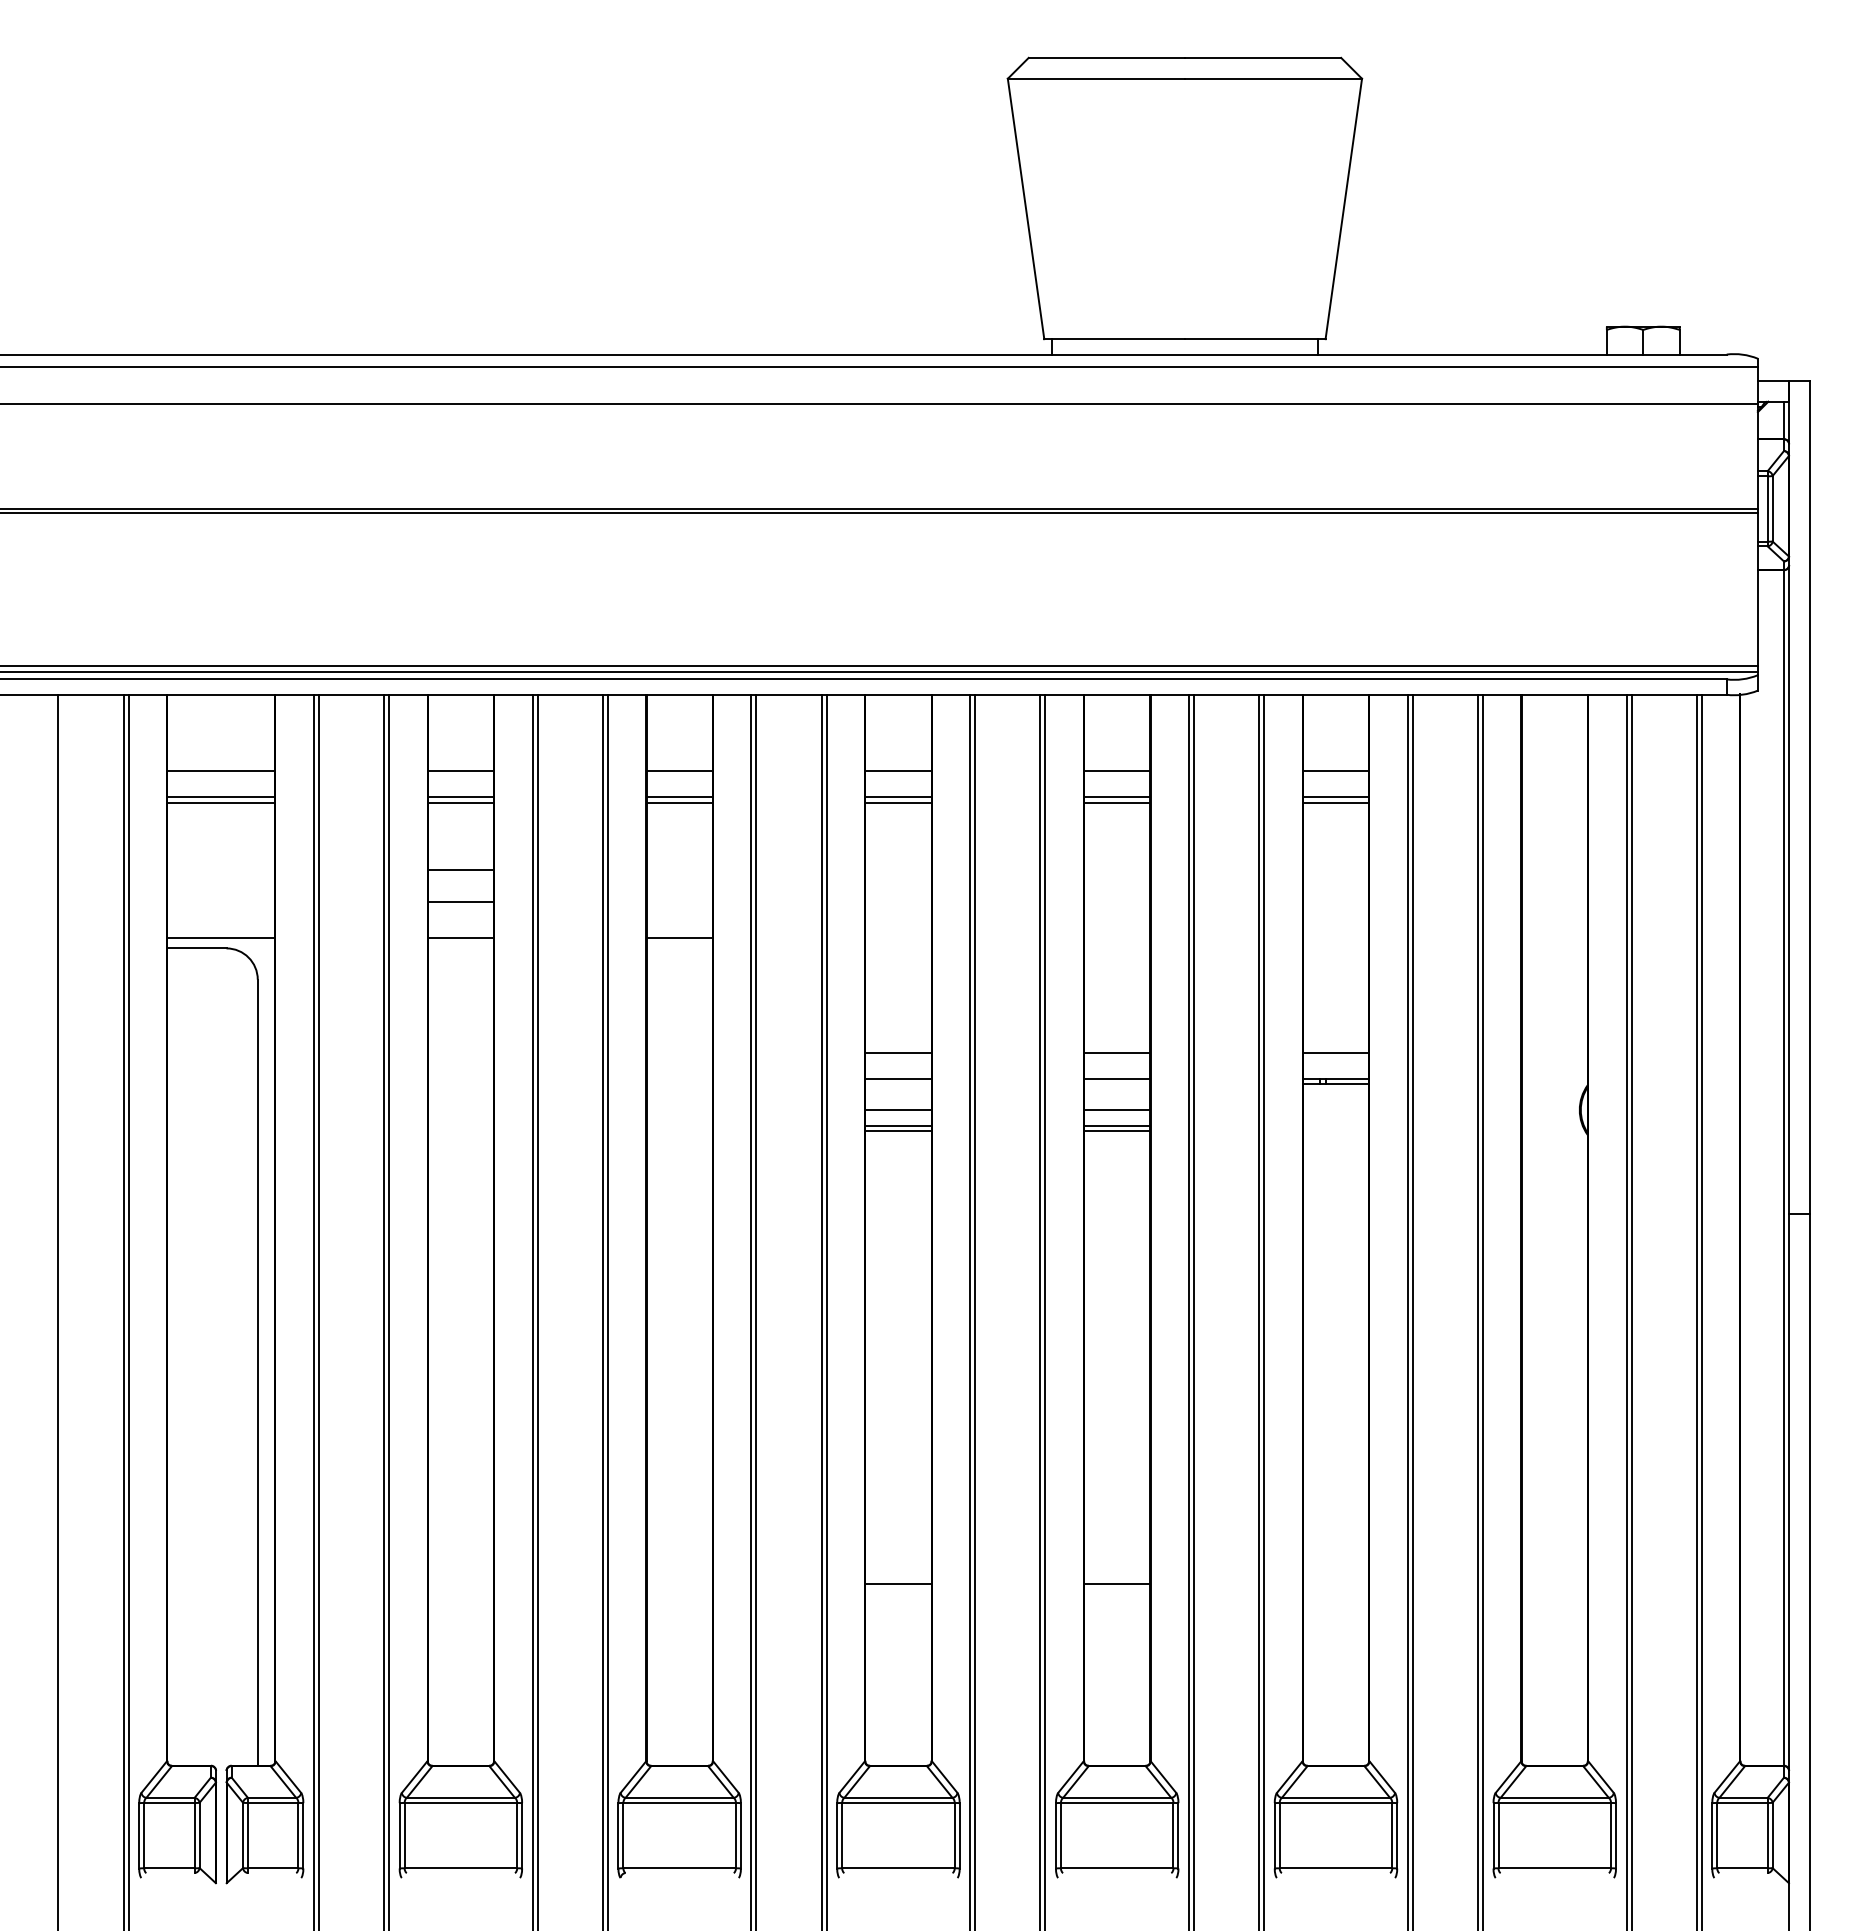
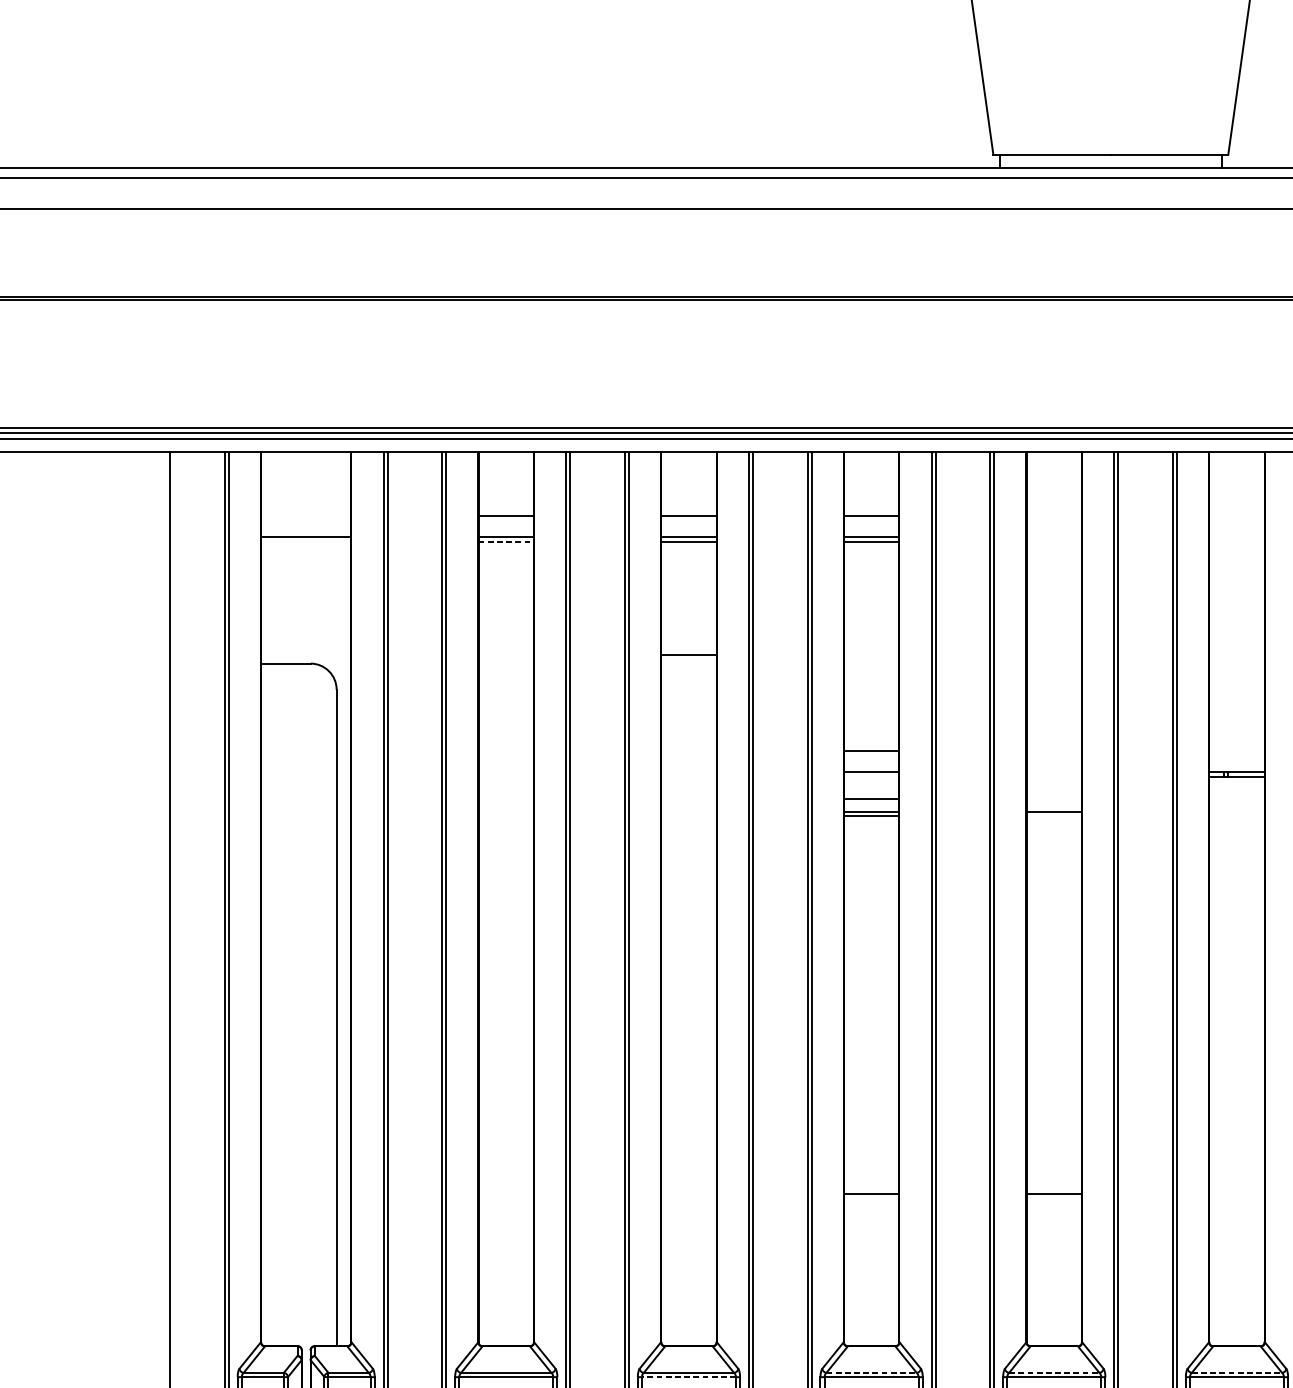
line: (221, 771) -> (306, 515), removed
line: (1117, 771) -> (1054, 515), removed
line: (1335, 771) -> (1236, 515), removed
line: (1117, 797) -> (1054, 537), removed
line: (1335, 797) -> (1236, 537), removed
line: (221, 802) -> (306, 541), removed
line: (461, 802) -> (506, 541), solid -> dashed
line: (1117, 802) -> (1054, 541), removed
line: (1335, 802) -> (1236, 541), removed
line: (460, 870) -> (505, 598), removed
line: (460, 901) -> (505, 624), removed
line: (221, 938) -> (306, 655), removed
line: (460, 938) -> (505, 655), removed
line: (1117, 1052) -> (1054, 750), removed
line: (1335, 1052) -> (1236, 750), removed
line: (1117, 1078) -> (1054, 772), removed
line: (1117, 1110) -> (1054, 798), removed
line: (1117, 1130) -> (1054, 815), removed
line: (898, 1797) -> (871, 1372), solid -> dashed
line: (1117, 1797) -> (1054, 1372), solid -> dashed
line: (1336, 1797) -> (1237, 1372), solid -> dashed
line: (679, 1802) -> (688, 1376), solid -> dashed

